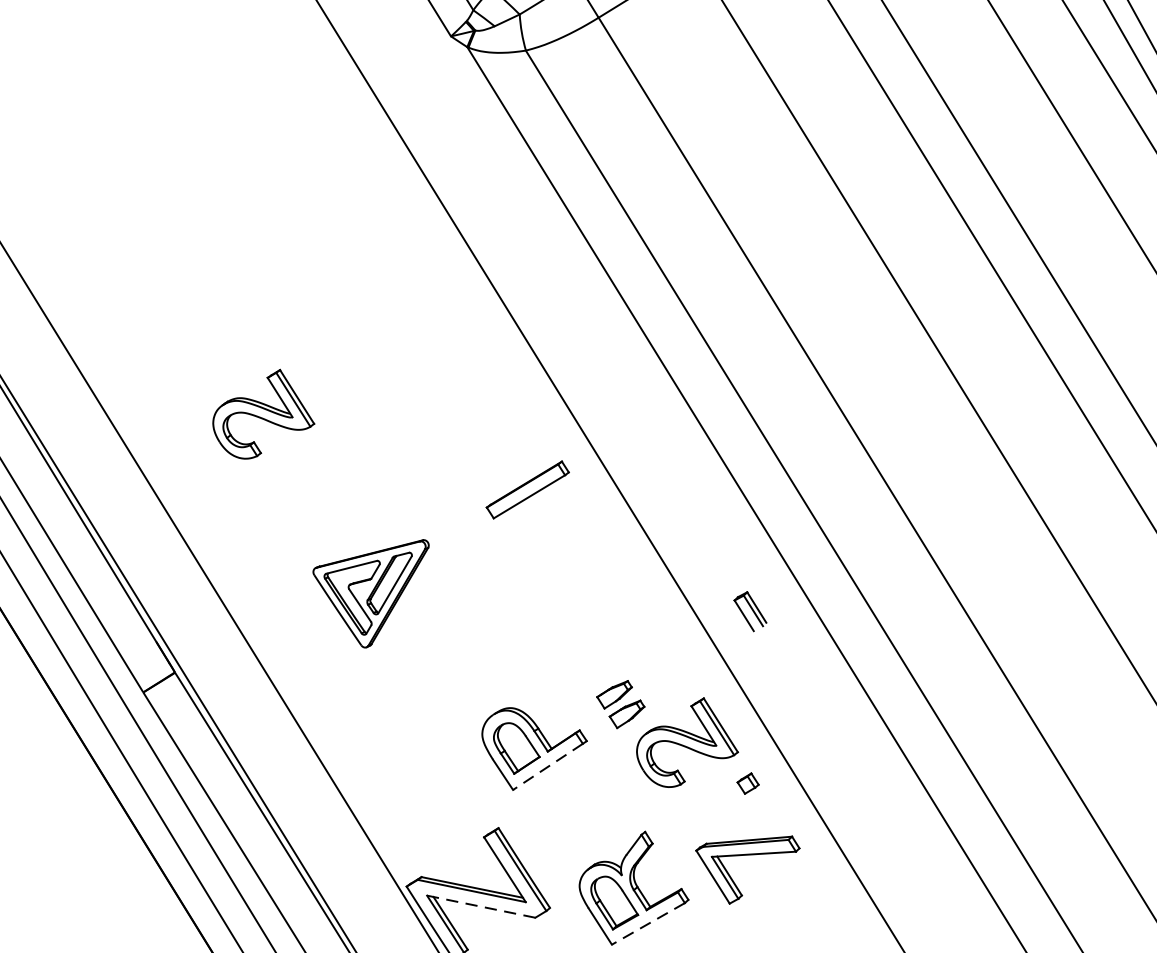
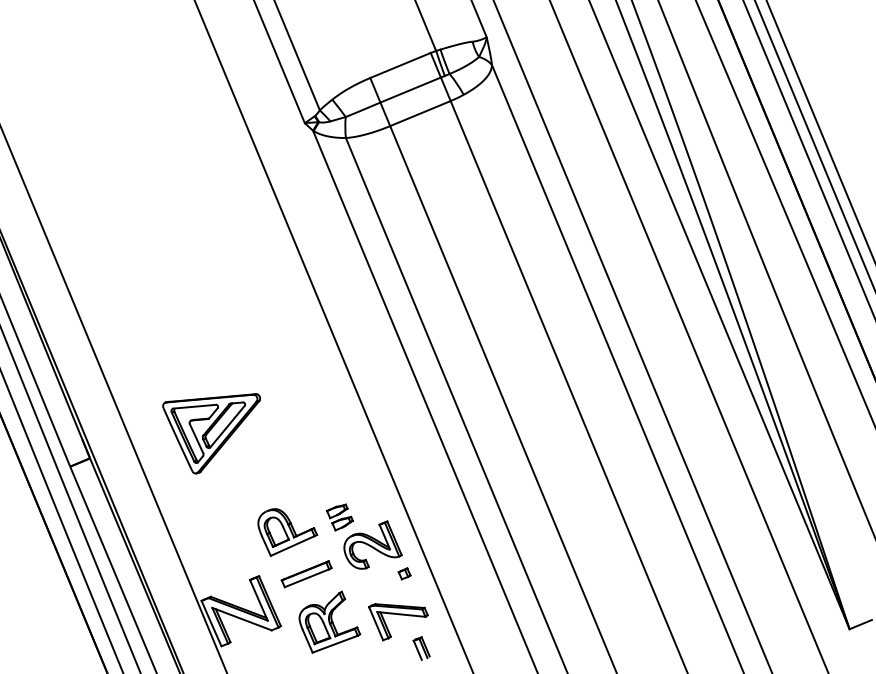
part: (261, 413) -> (162, 319), removed
part: (527, 490) -> (306, 574), moved
part: (376, 596) -> (211, 433), size x1.43
part: (750, 611) -> (421, 648), moved
line: (547, 767) -> (292, 546), dashed -> solid
line: (482, 907) -> (242, 619), dashed -> solid
line: (647, 924) -> (334, 644), dashed -> solid

